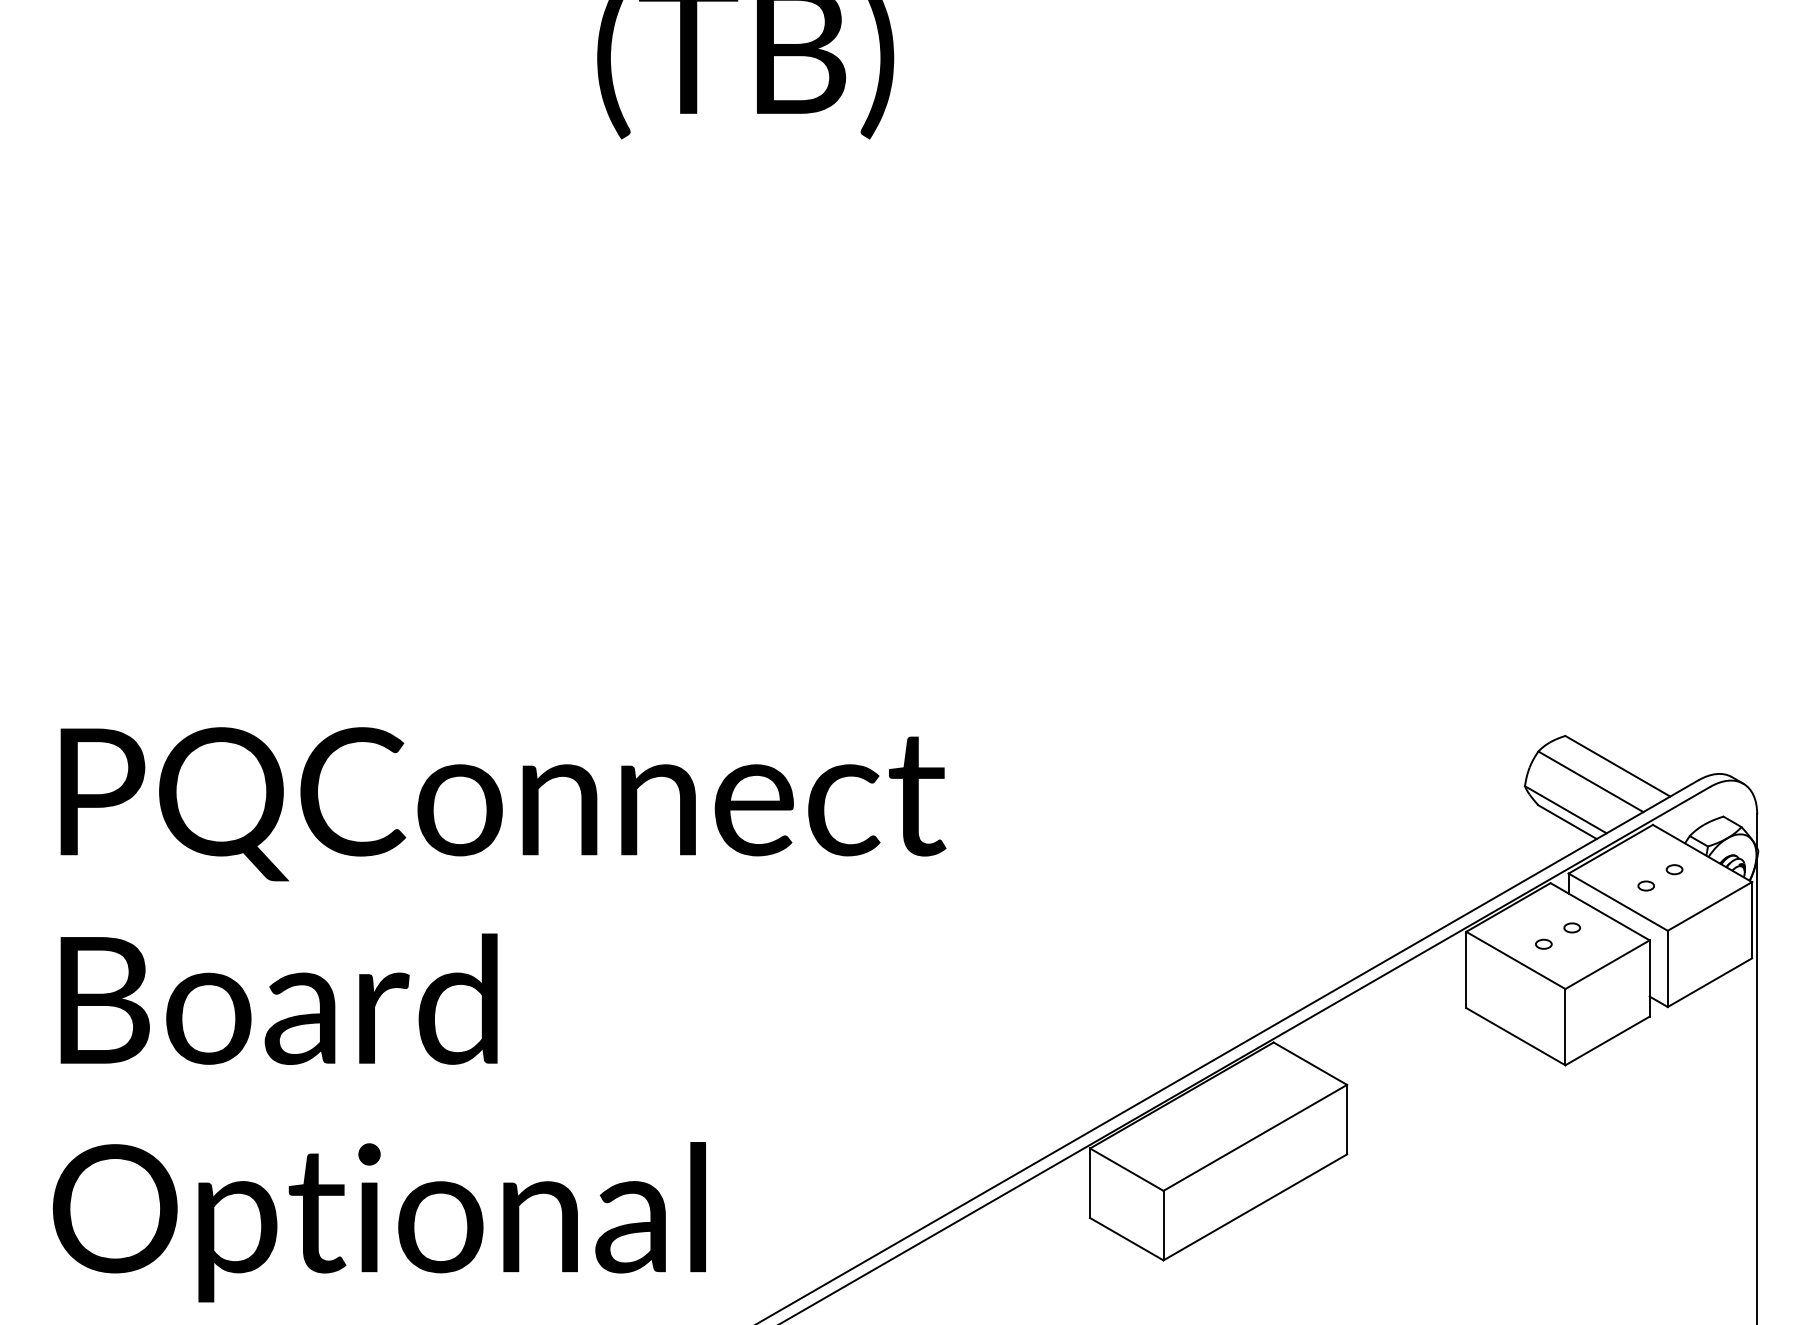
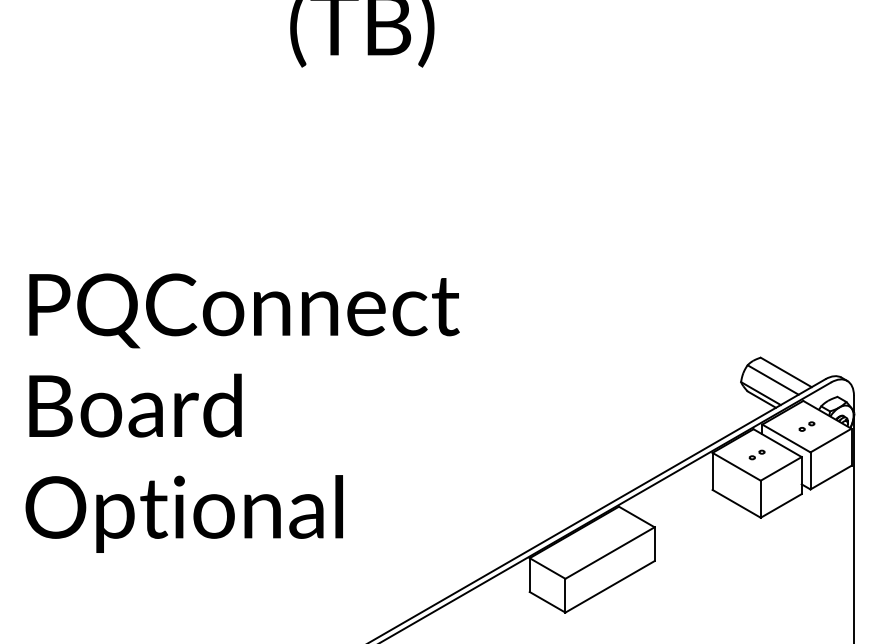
part: (1659, 877) -> (806, 426), size x0.7
part: (1556, 935) -> (756, 454), size x0.7
text: (499, 1013) -> (242, 412), moved

